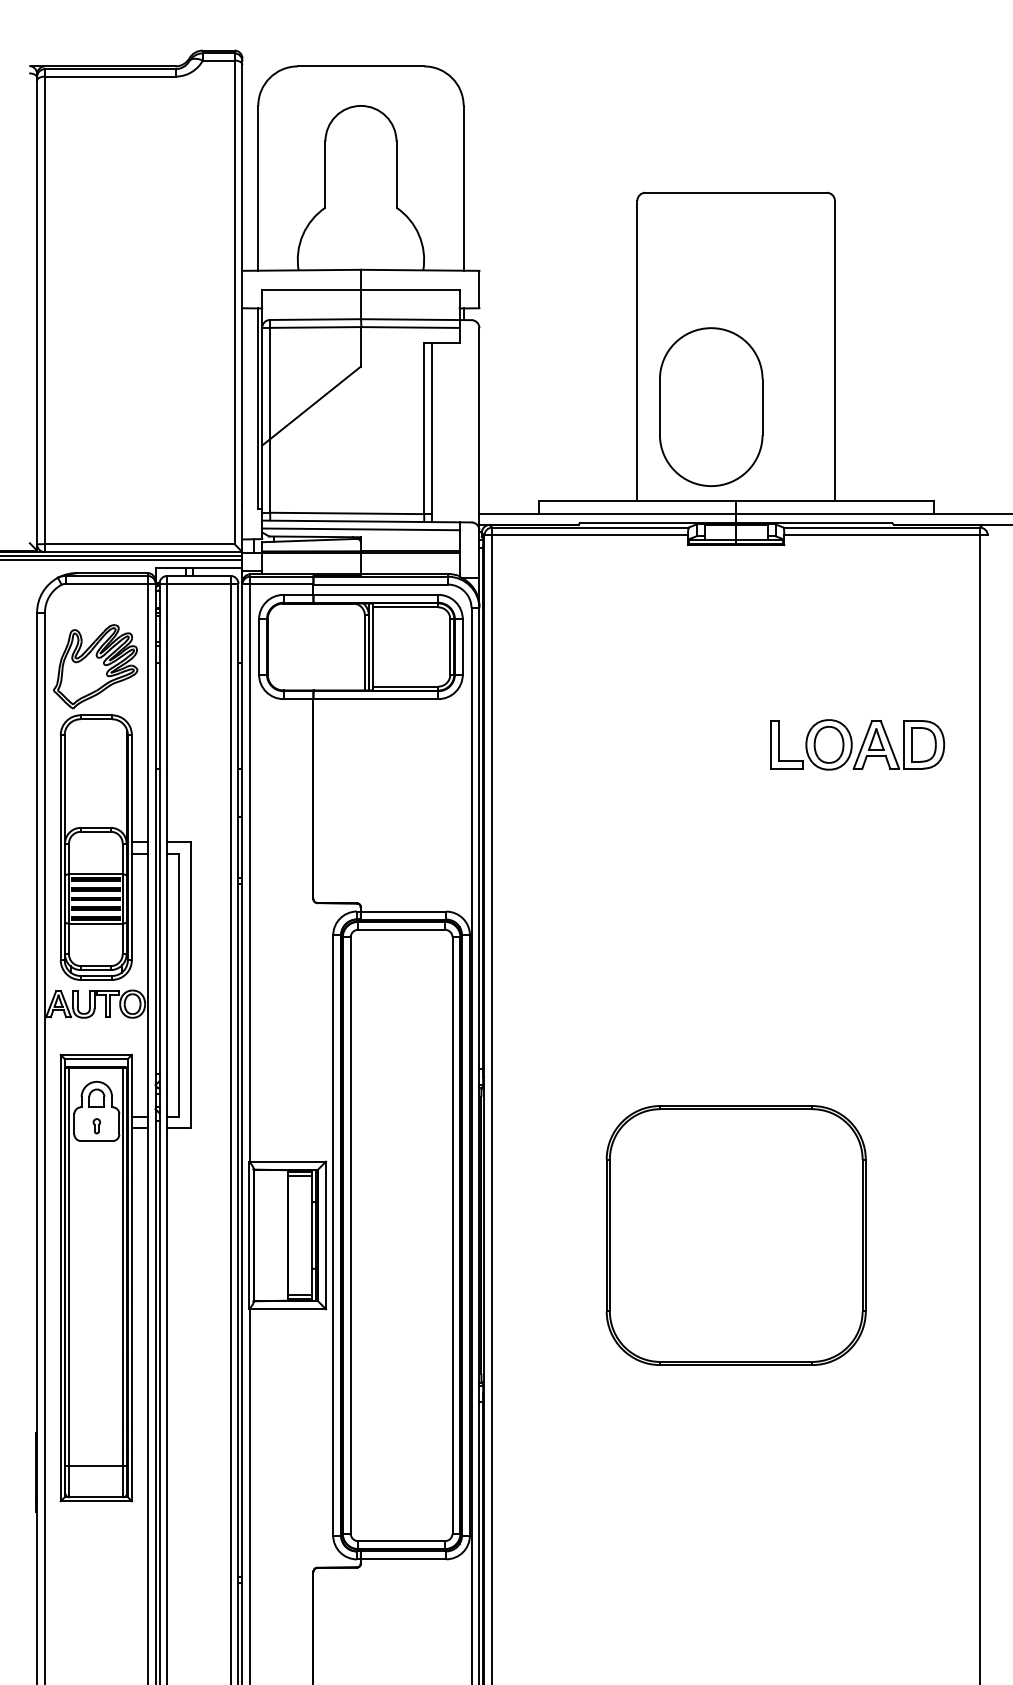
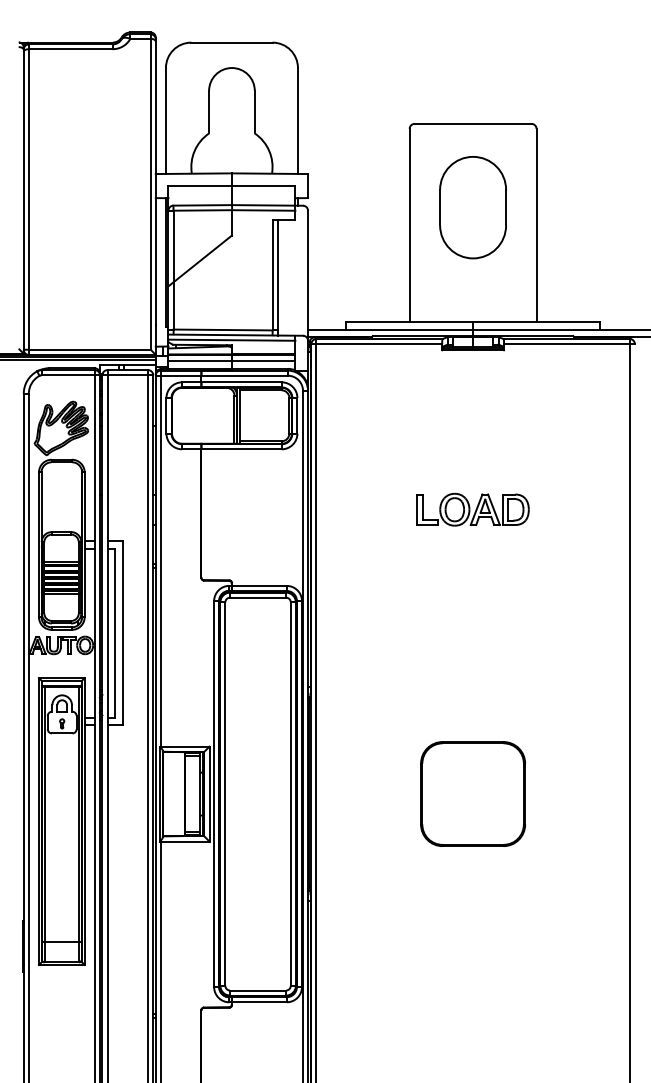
part: (710, 406) -> (472, 207), moved
line: (360, 560) -> (231, 360), added
part: (856, 744) -> (472, 509), moved
part: (735, 1234) -> (472, 793), size x0.62

